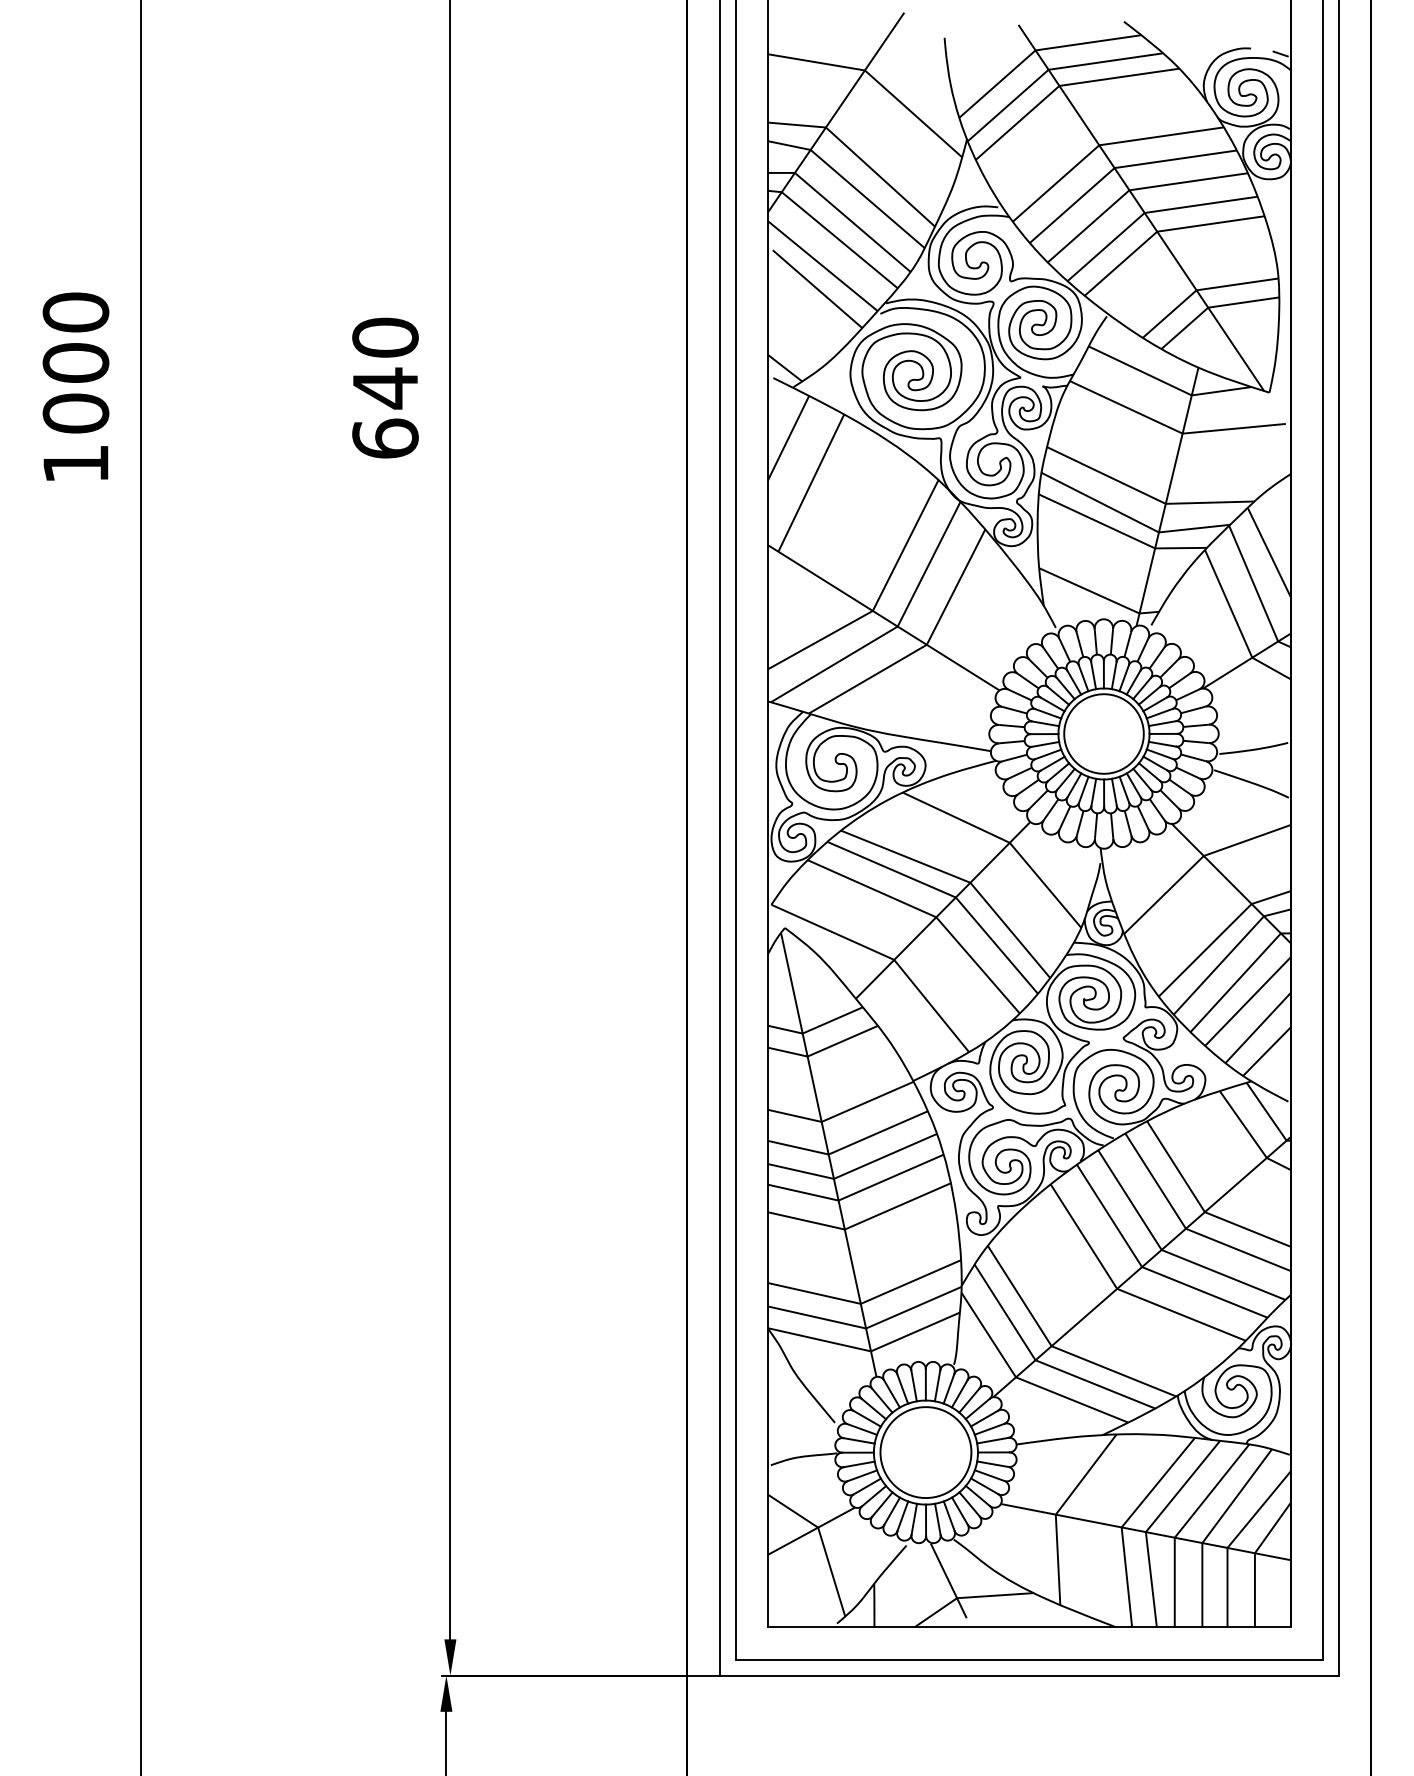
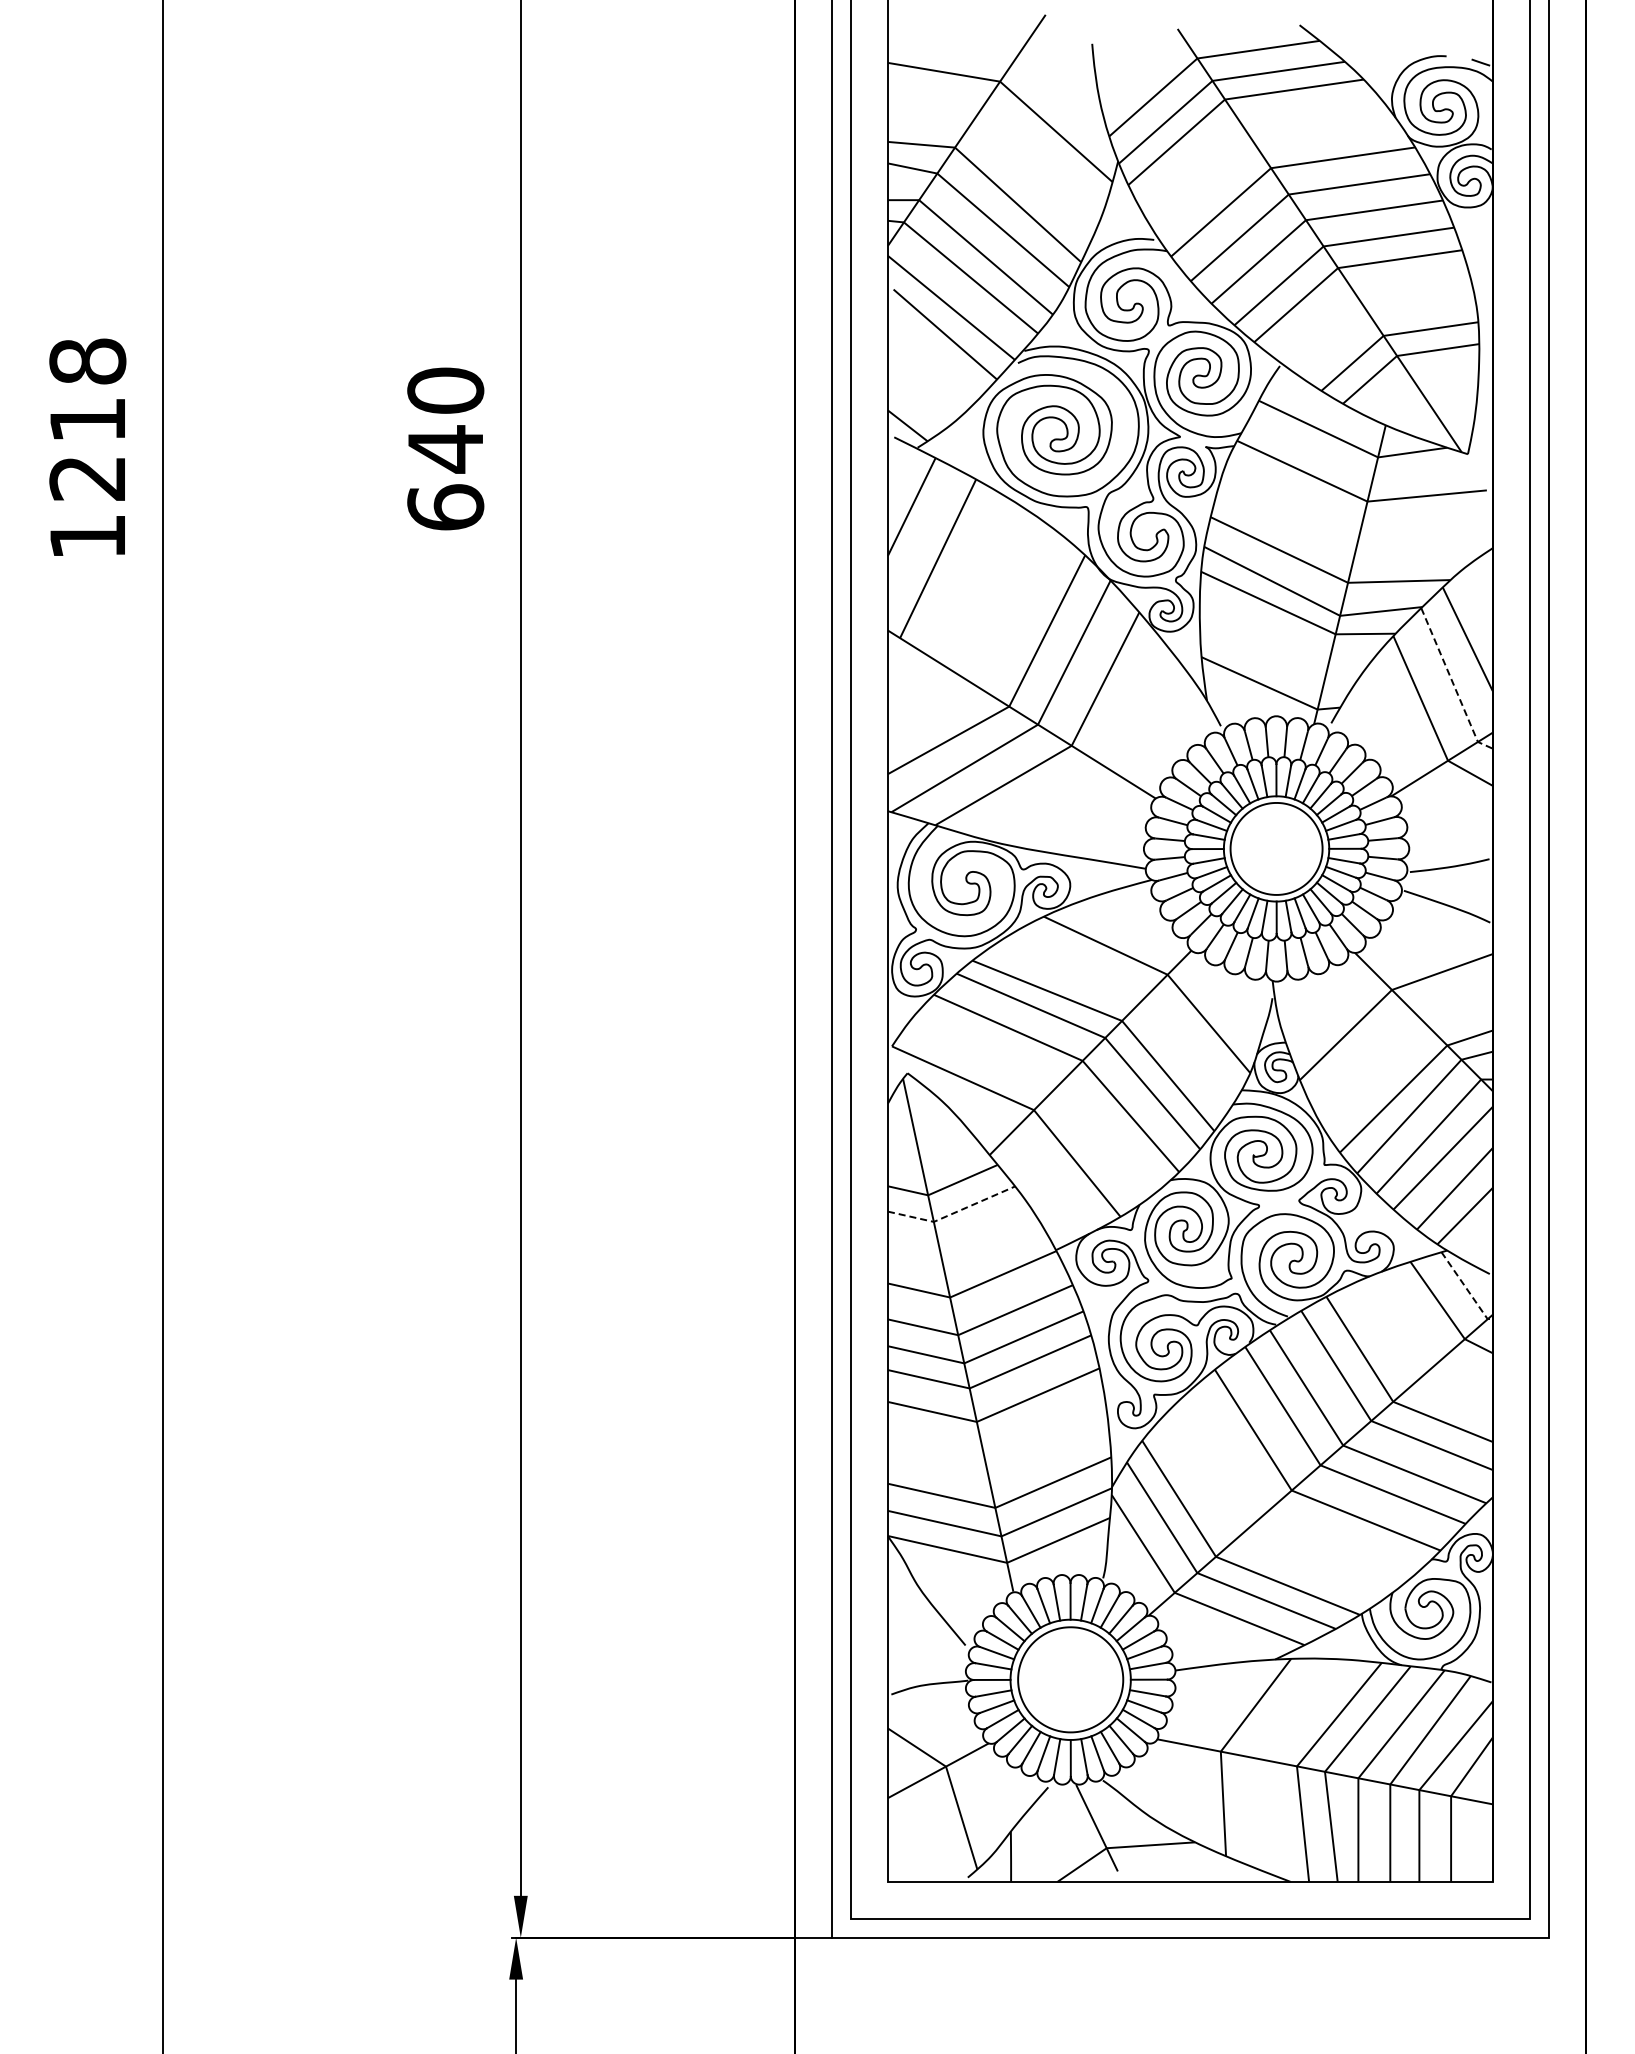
text: (75, 362) -> (87, 419), 1000 -> 1218
line: (1257, 590) -> (1453, 683), solid -> dashed
line: (823, 1049) -> (952, 1213), solid -> dashed
line: (1268, 1114) -> (1466, 1288), solid -> dashed

